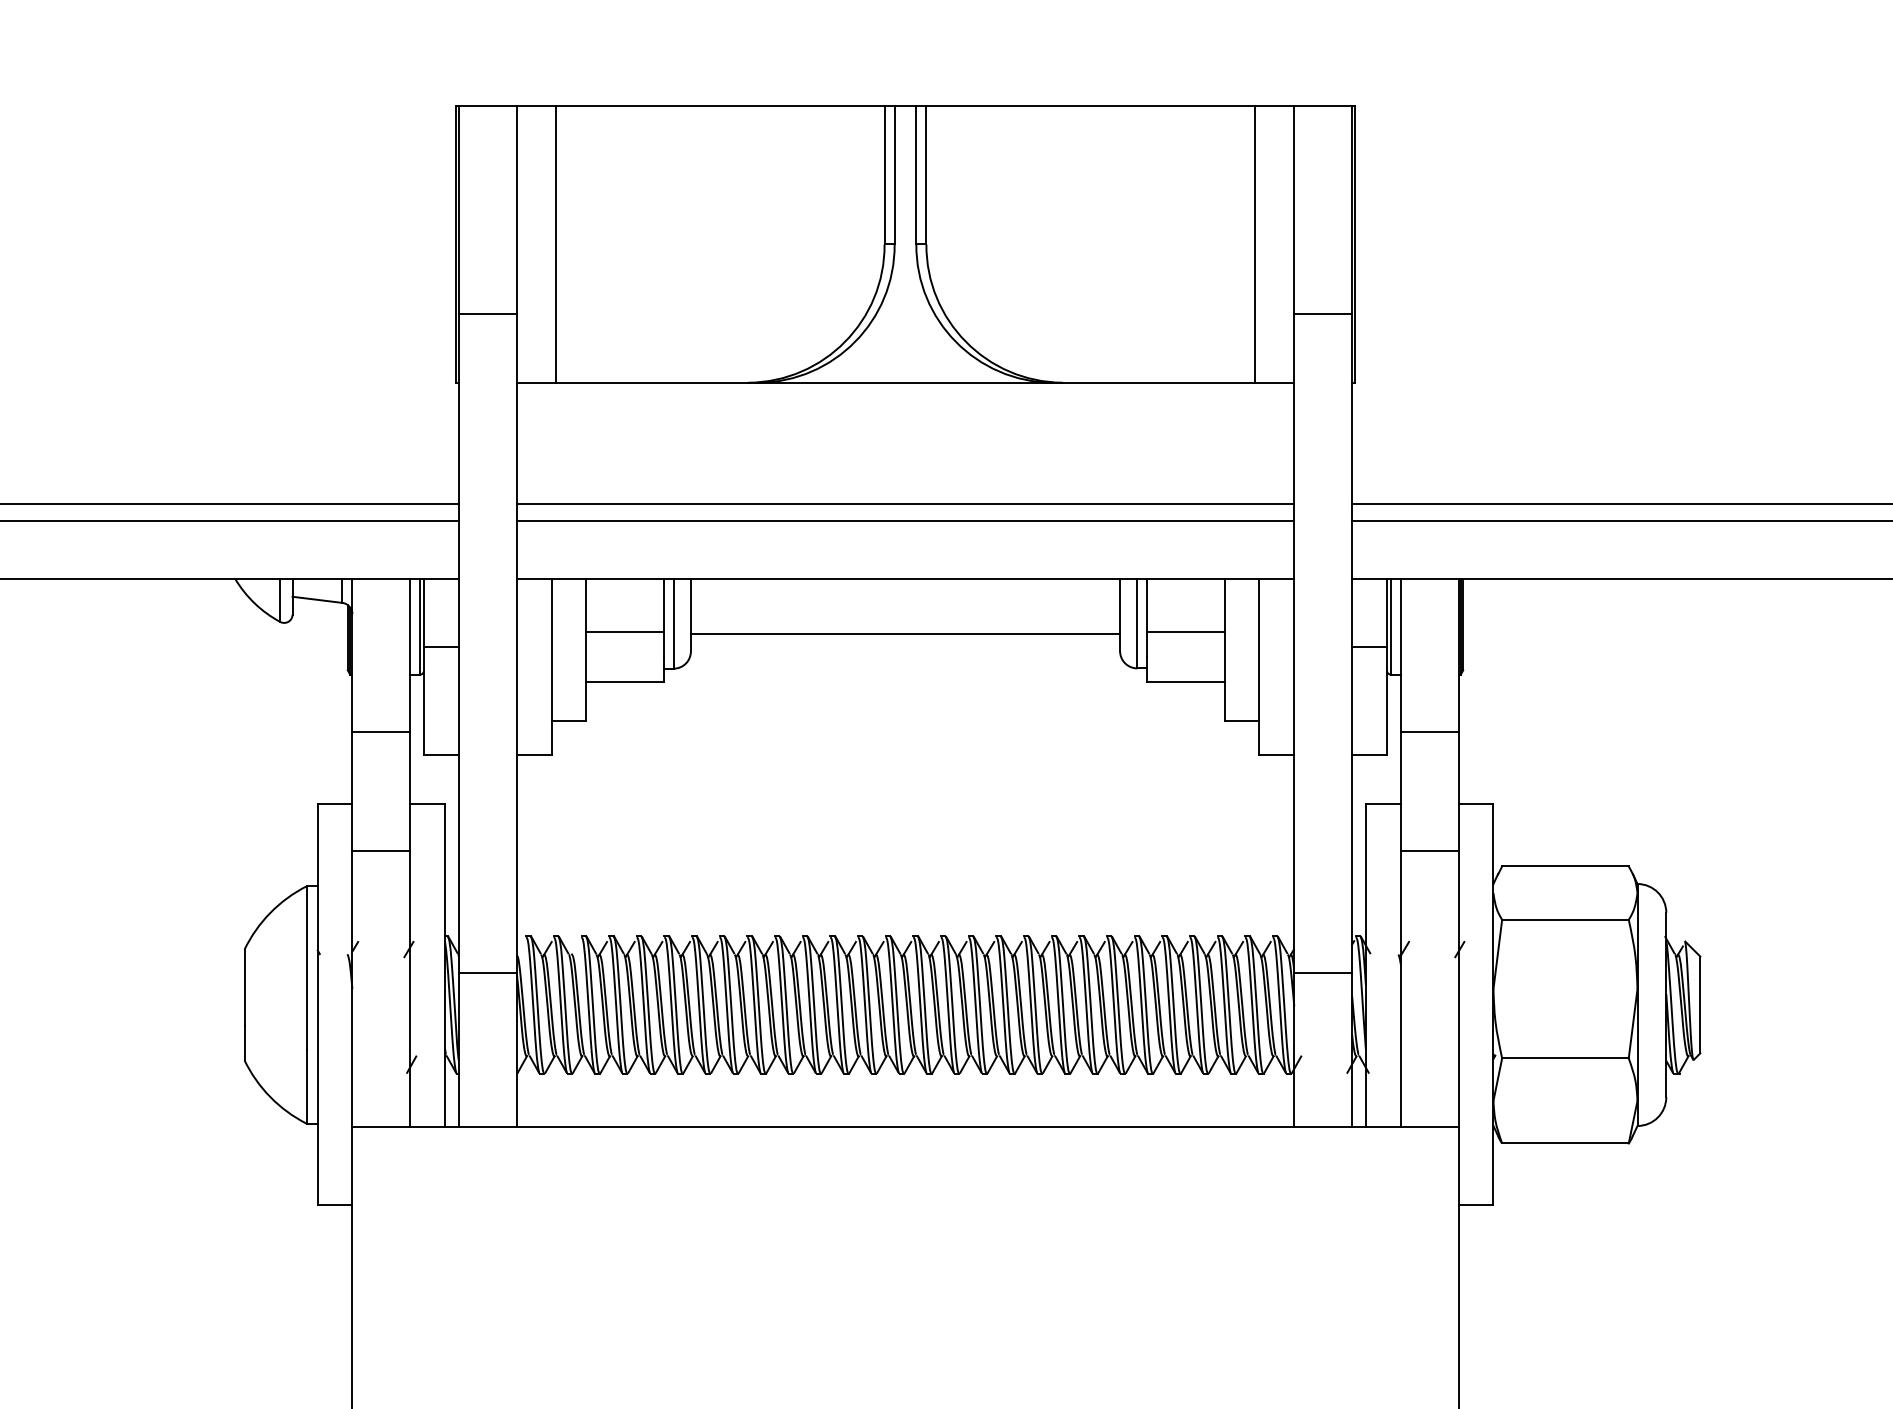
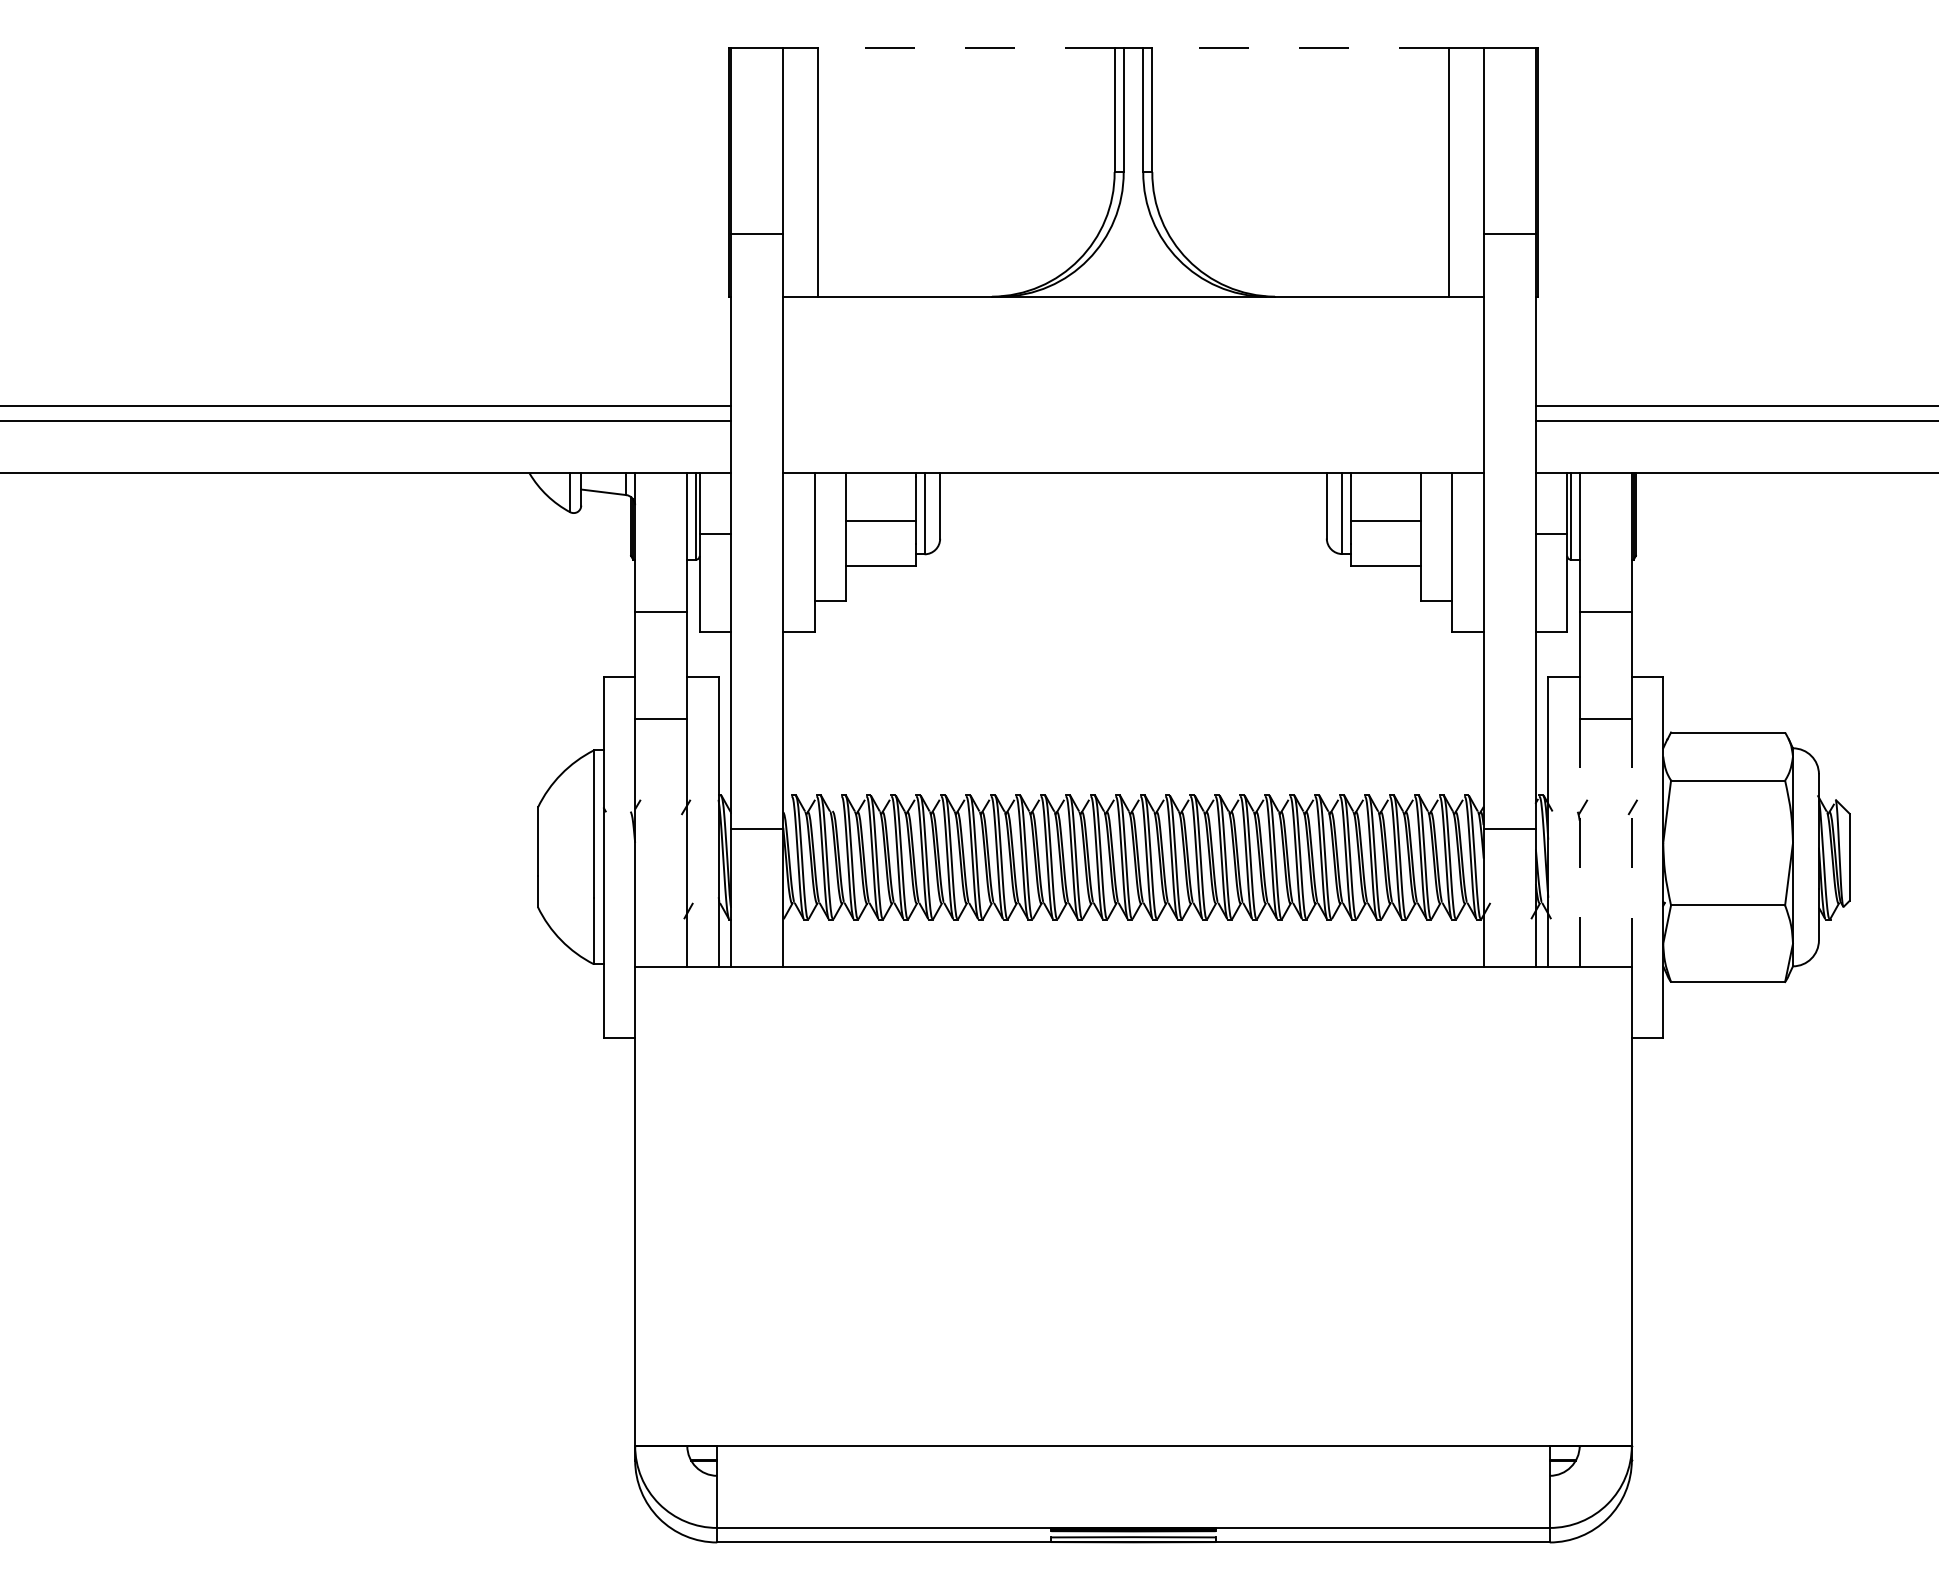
line: (719, 106) -> (965, 47), solid -> dashed
line: (1090, 106) -> (1300, 47), solid -> dashed
line: (905, 504) -> (1133, 406), removed
line: (905, 521) -> (1133, 421), removed
line: (905, 634) -> (1133, 523), removed
line: (1400, 988) -> (1579, 842), solid -> dashed
line: (1458, 989) -> (1631, 843), solid -> dashed

